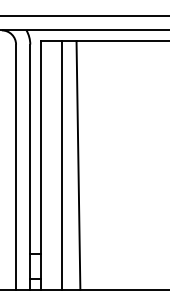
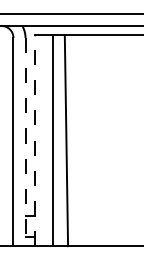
line: (40, 164) -> (34, 139), solid -> dashed
line: (30, 167) -> (25, 142), solid -> dashed

